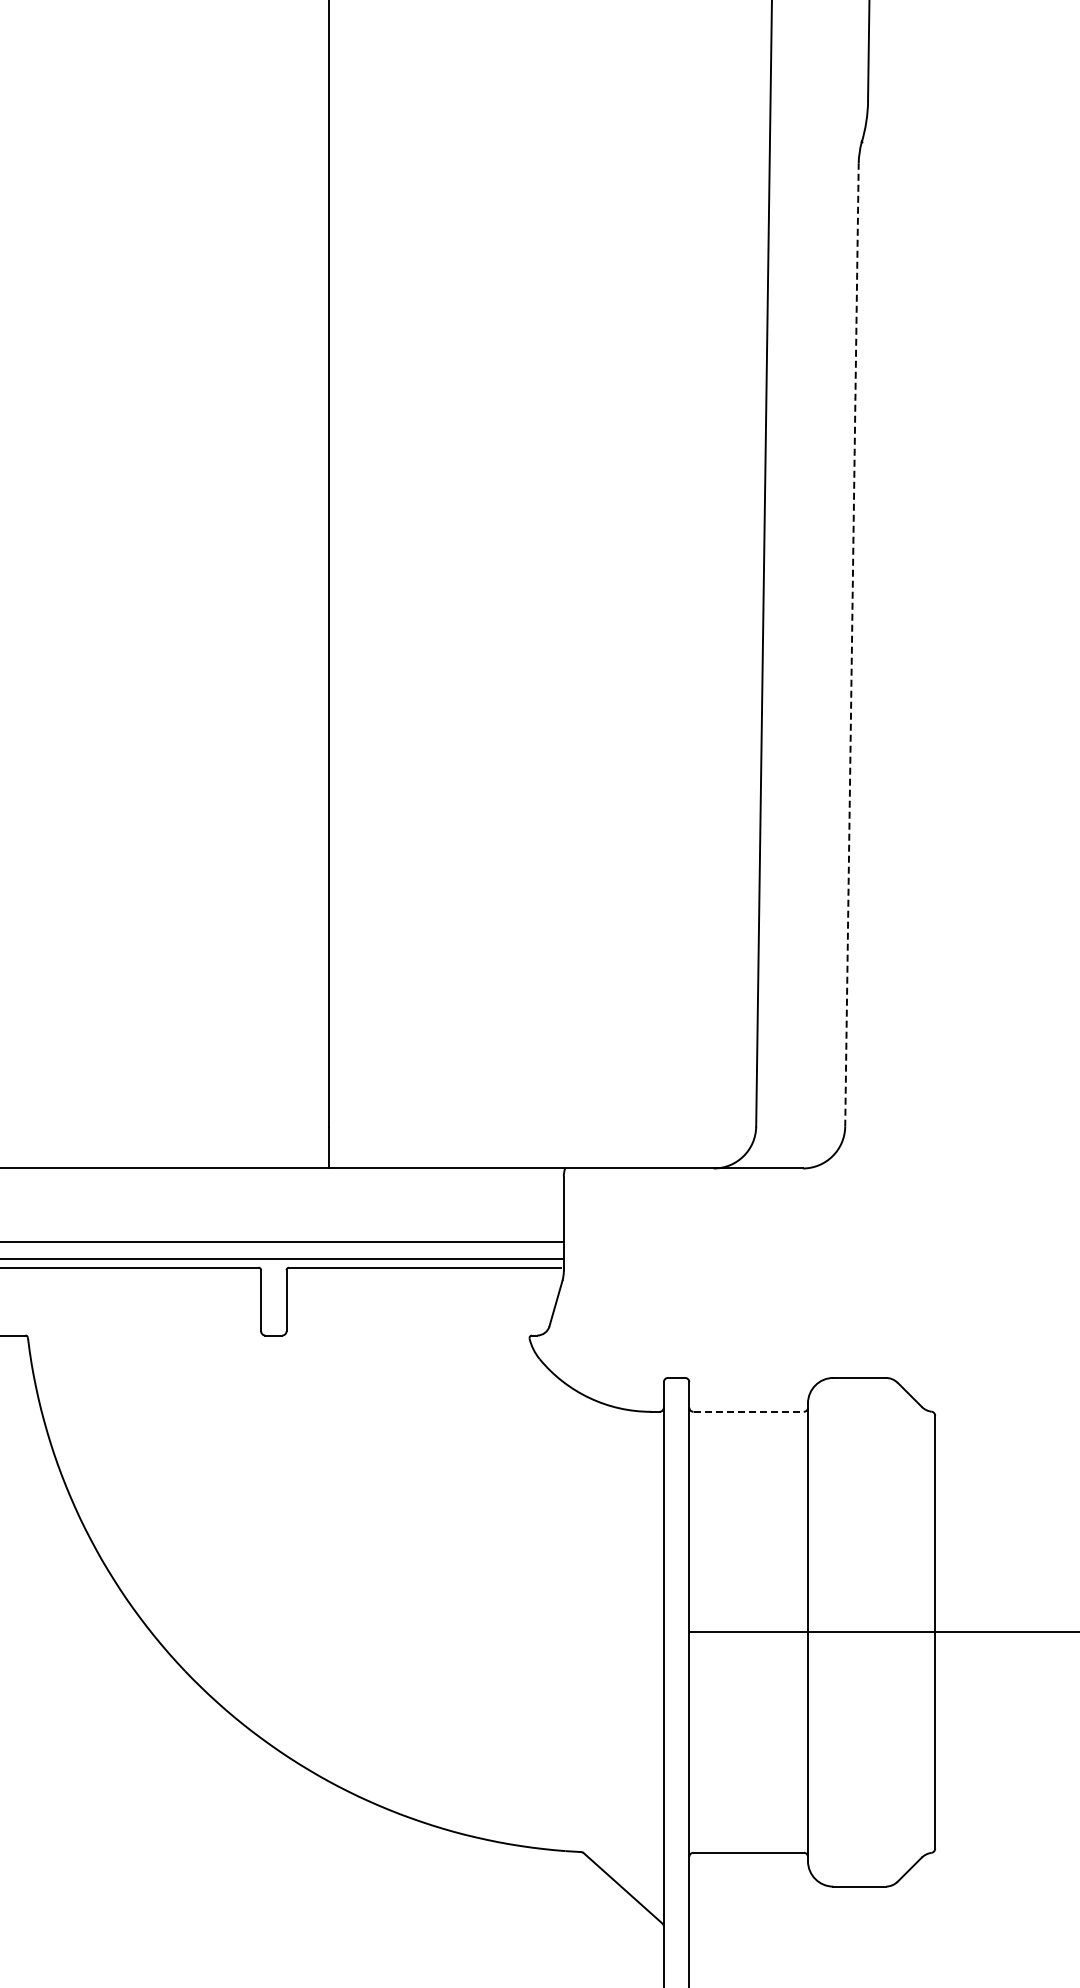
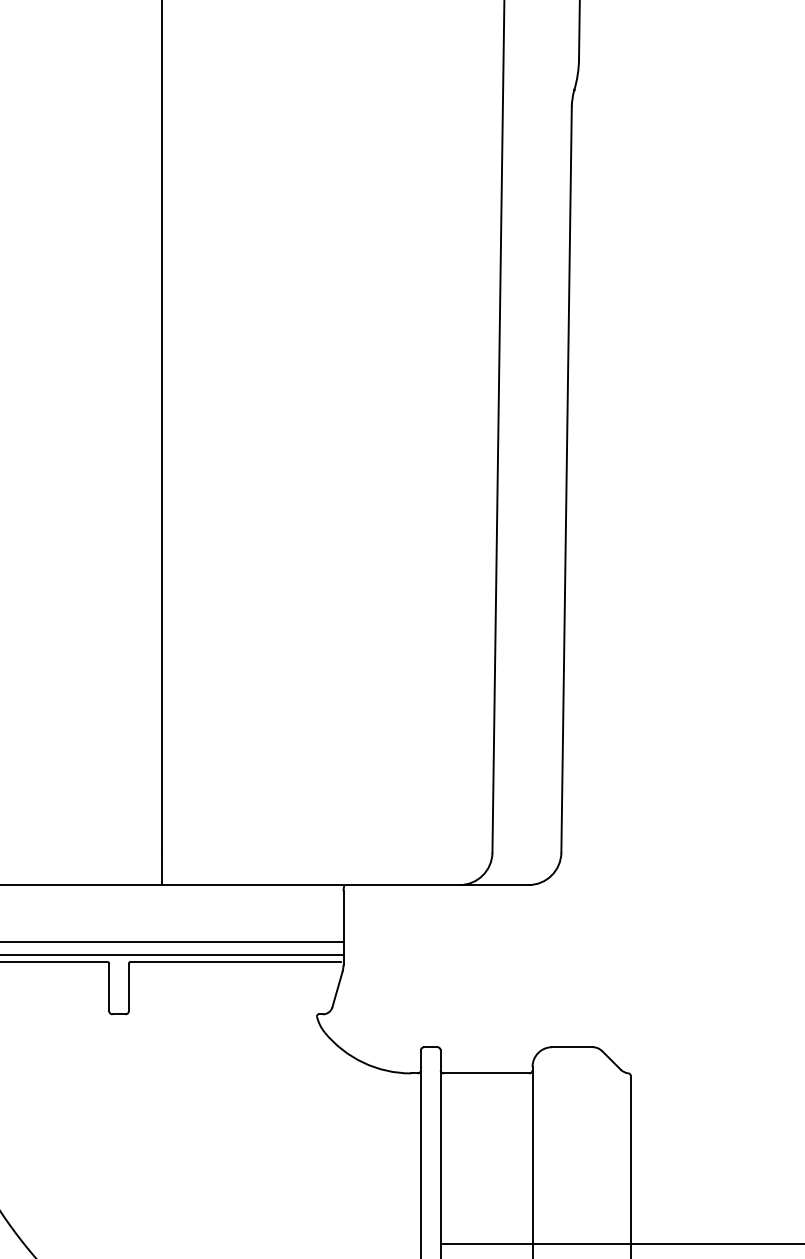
line: (851, 645) -> (566, 480), dashed -> solid
line: (749, 1411) -> (487, 1073), dashed -> solid

